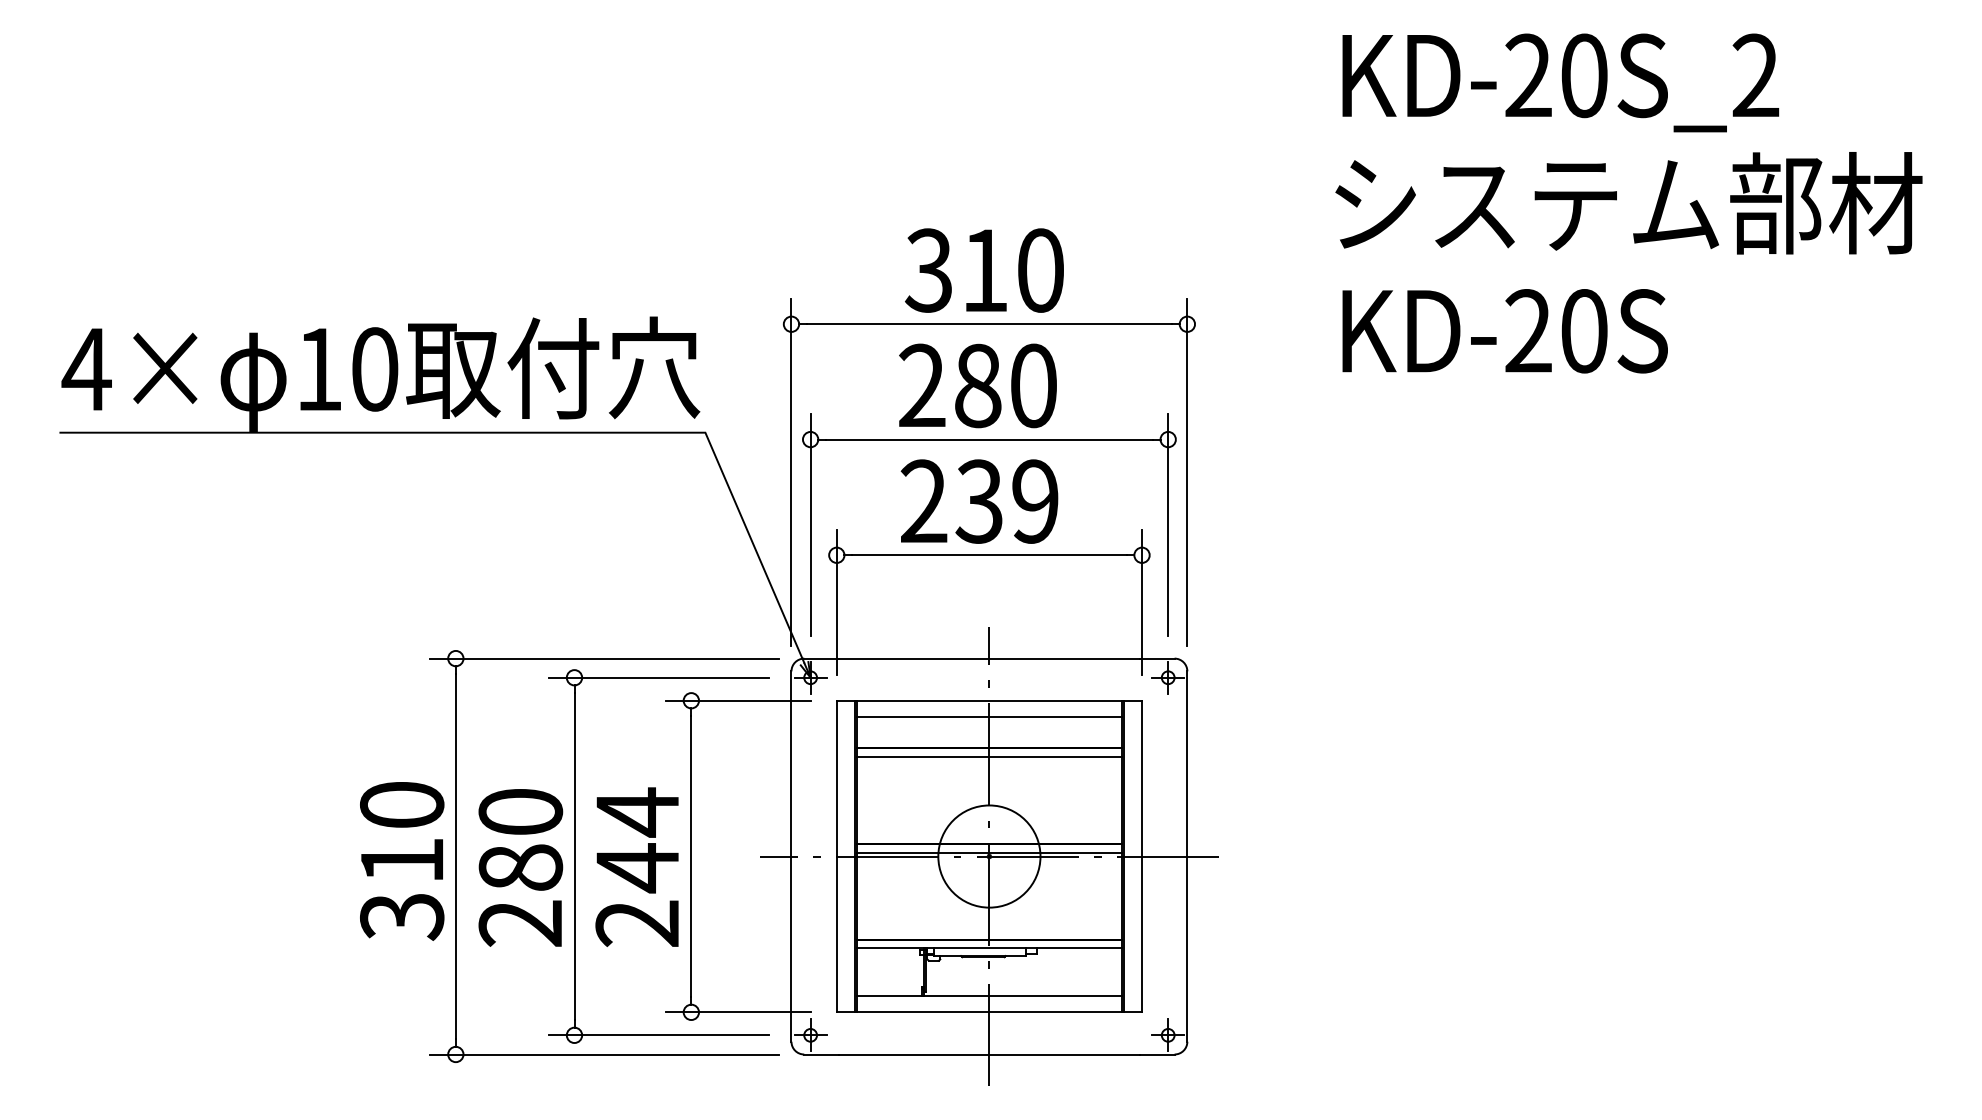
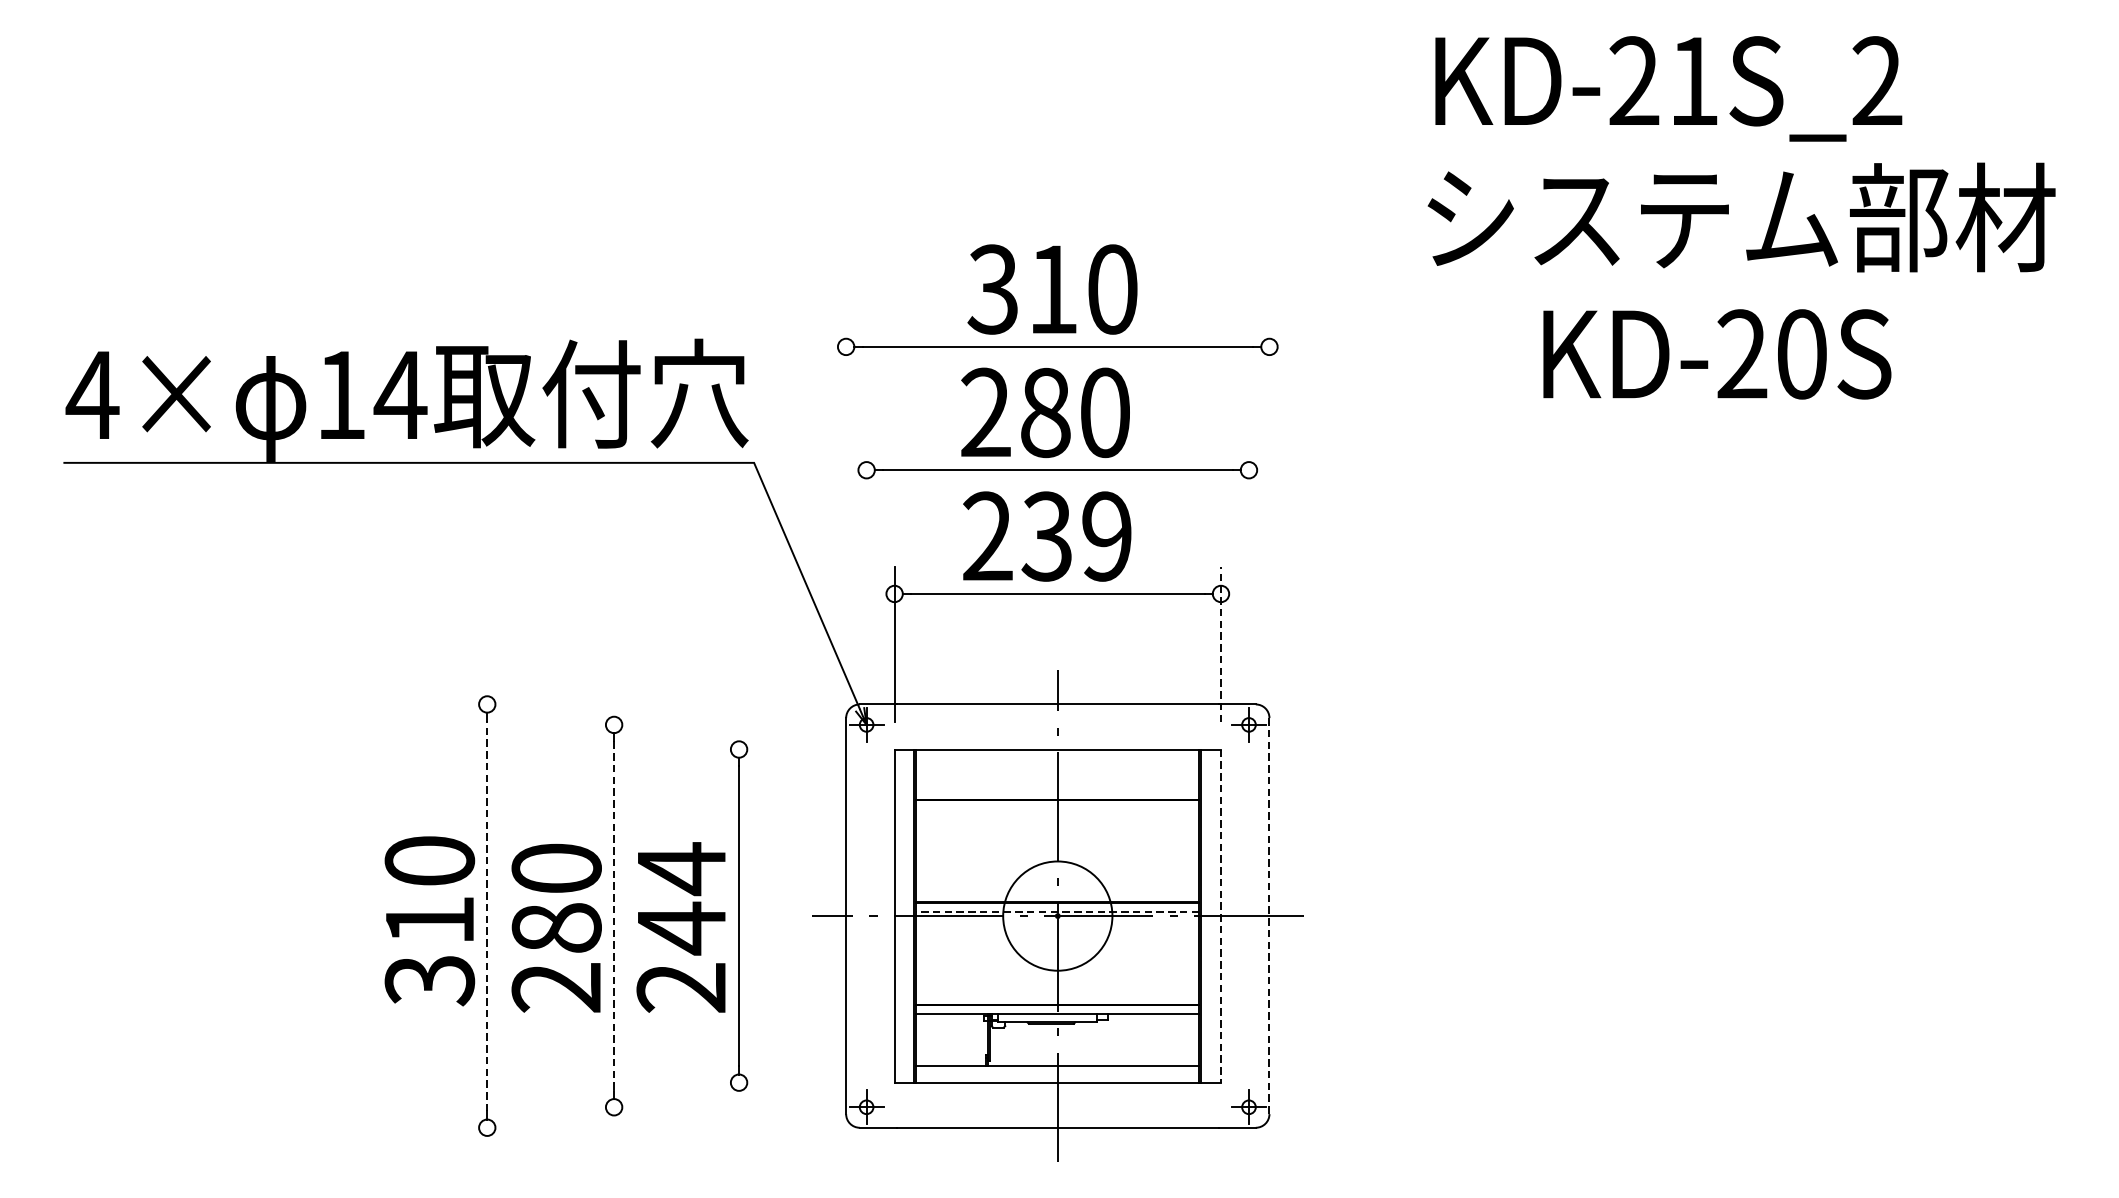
text: (1584, 75) -> (1694, 80), KD-20S_2 -> KD-21S_2
text: (1504, 331) -> (1716, 354), moved
text: (374, 369) -> (400, 395), 10 -> 14
line: (791, 471) -> (846, 504), removed
line: (1187, 471) -> (1269, 504), removed
line: (810, 525) -> (866, 562), removed
line: (1168, 525) -> (1249, 562), removed
line: (1142, 602) -> (1221, 644), solid -> dashed
line: (604, 658) -> (646, 704), removed
line: (658, 677) -> (703, 724), removed
line: (738, 700) -> (789, 749), removed
line: (989, 716) -> (1057, 766), removed
line: (989, 756) -> (1057, 809), removed
line: (988, 852) -> (1056, 911), solid -> dashed
line: (455, 856) -> (486, 916), solid -> dashed
line: (1142, 856) -> (1221, 916), solid -> dashed
line: (574, 857) -> (614, 917), solid -> dashed
line: (1187, 857) -> (1269, 917), solid -> dashed
line: (738, 1012) -> (789, 1082), removed
line: (658, 1035) -> (703, 1107), removed
line: (604, 1054) -> (646, 1127), removed

